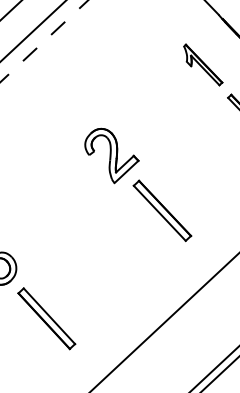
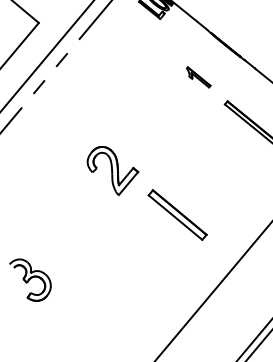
part: (203, 65) -> (198, 77), size x0.6
part: (111, 155) -> (112, 170), moved
part: (46, 318) -> (83, 326), removed

